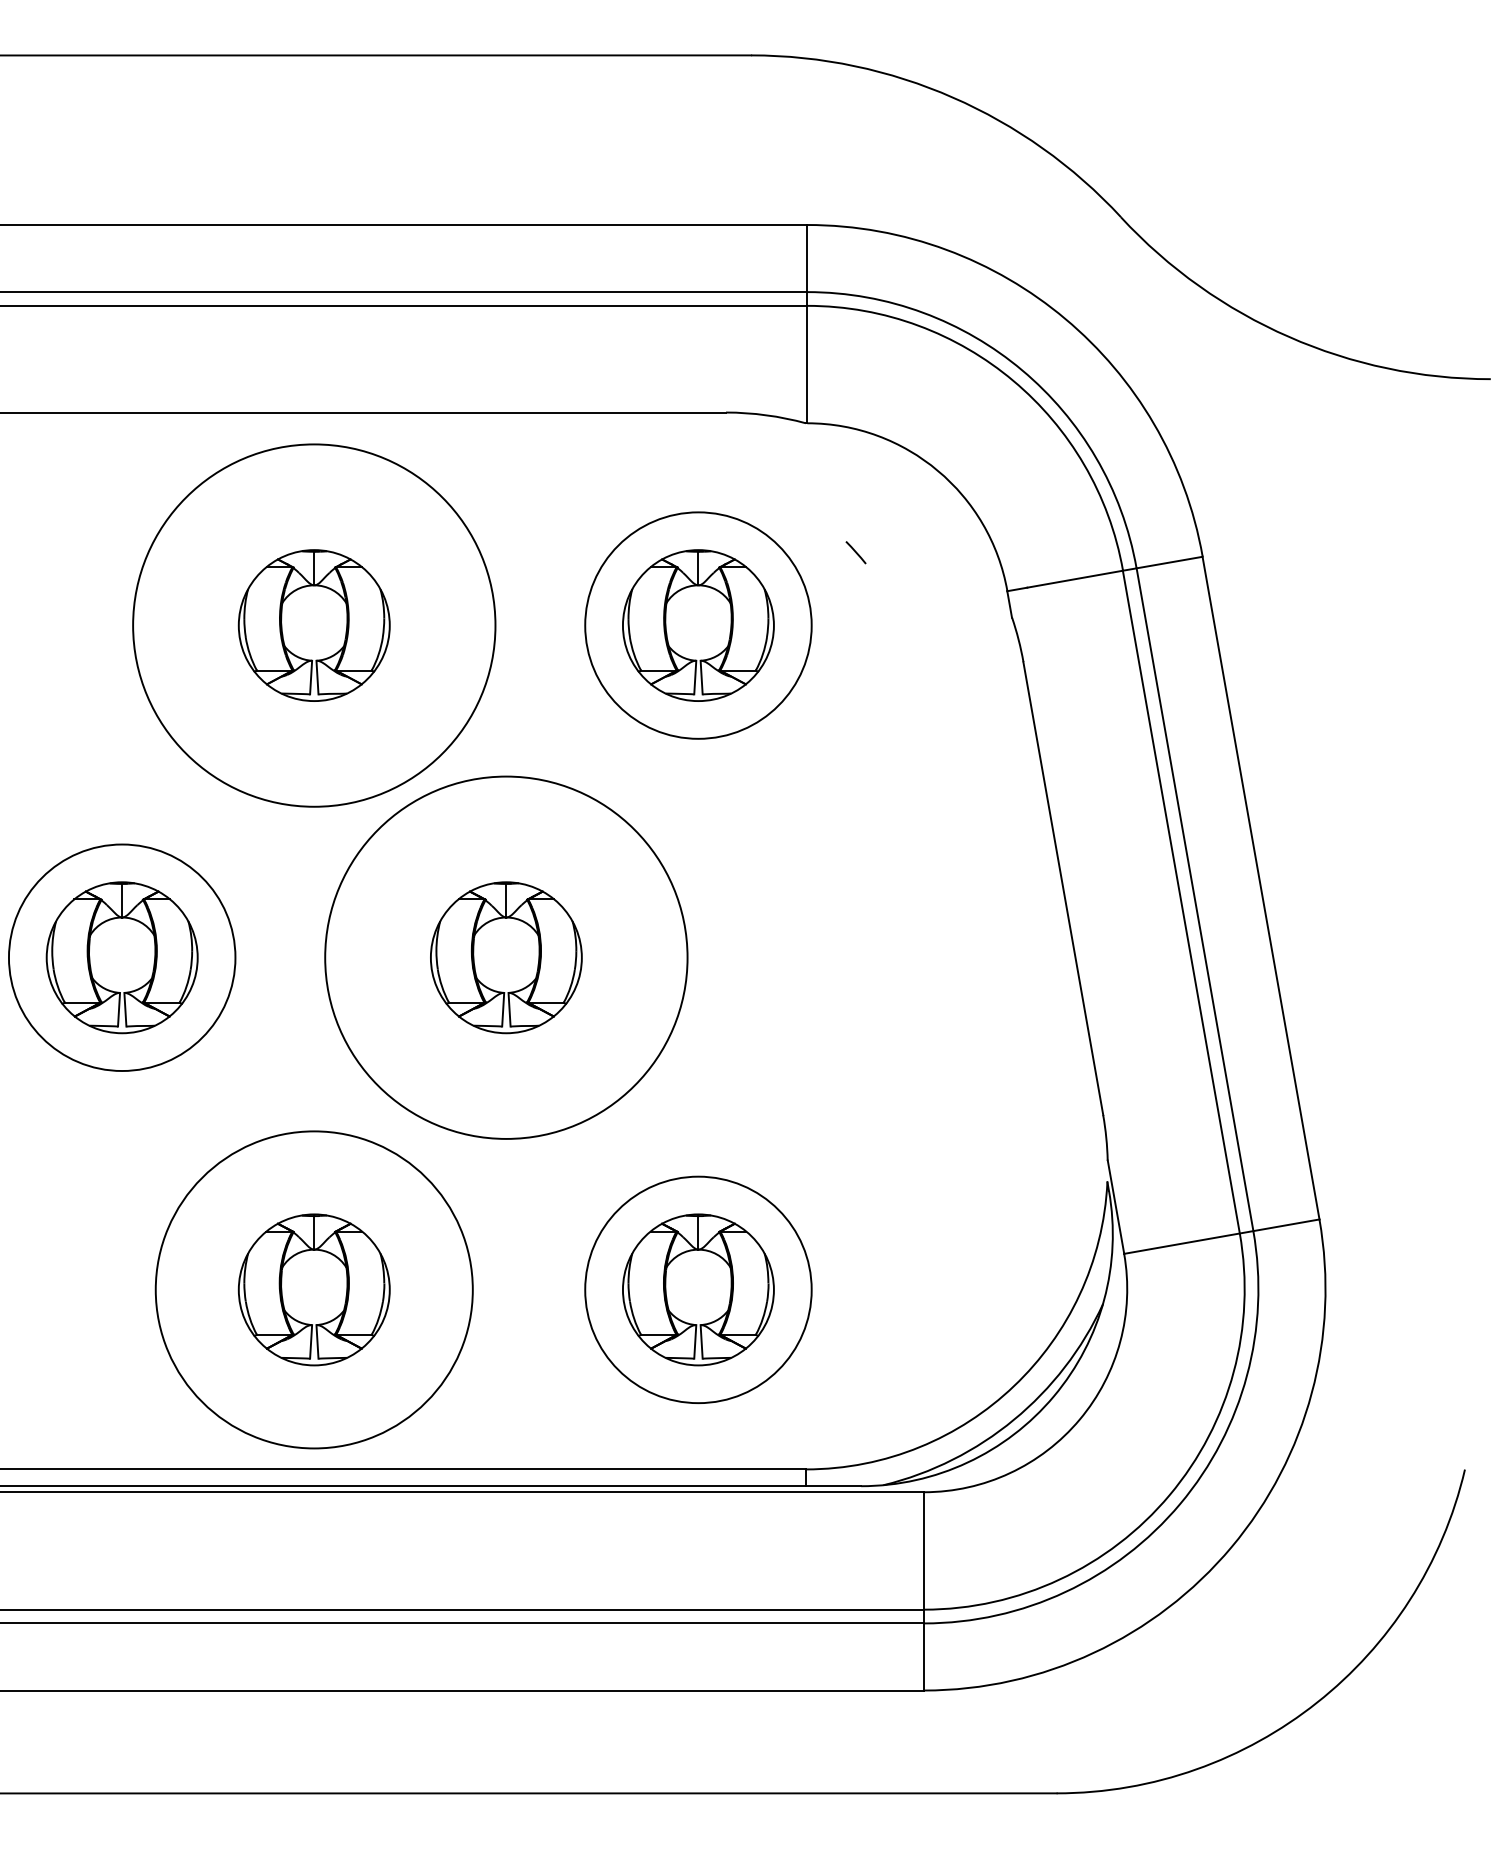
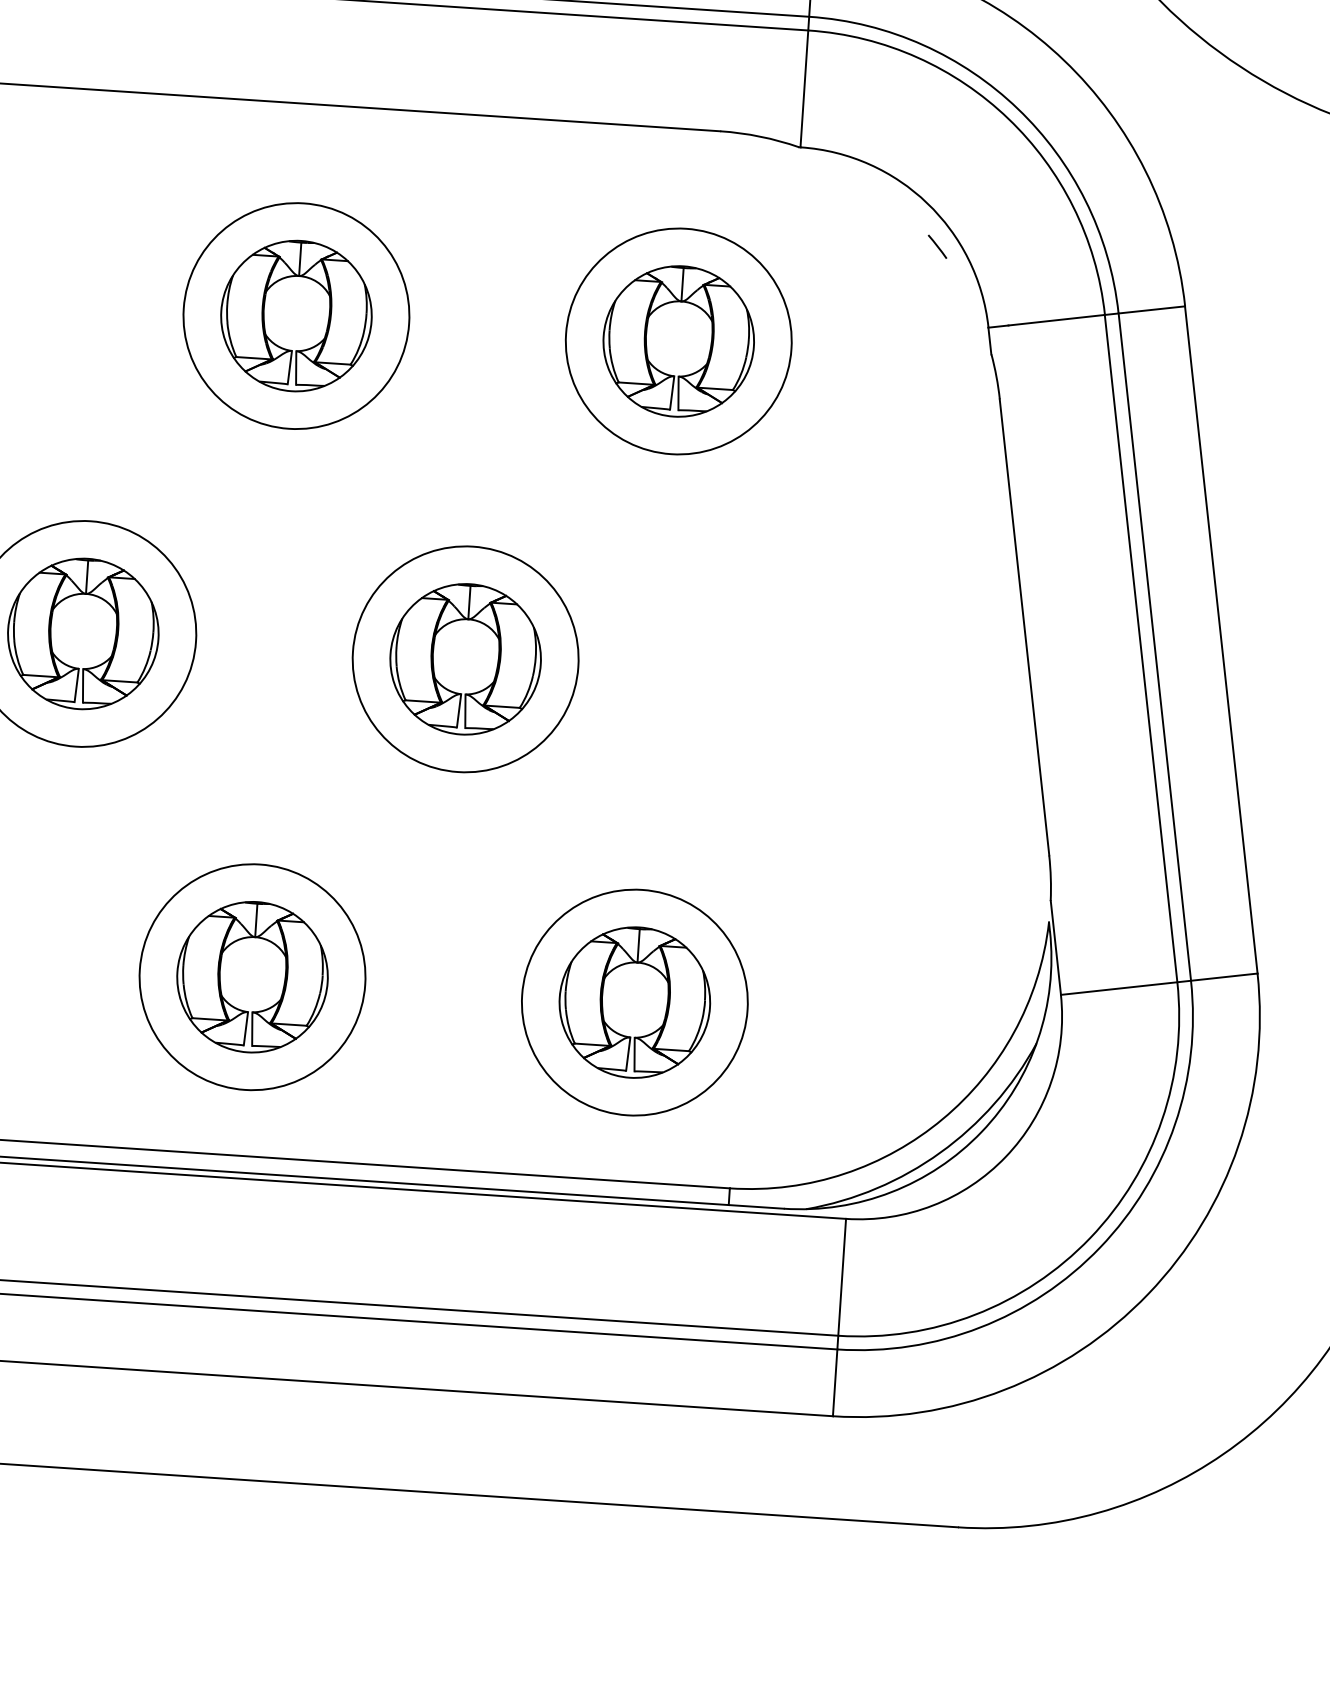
line: (855, 552) -> (937, 246), moved
circle: (314, 625) -> (296, 316), size x0.62
circle: (506, 957) -> (465, 659), size x0.62
circle: (314, 1289) -> (252, 976), size x0.71

